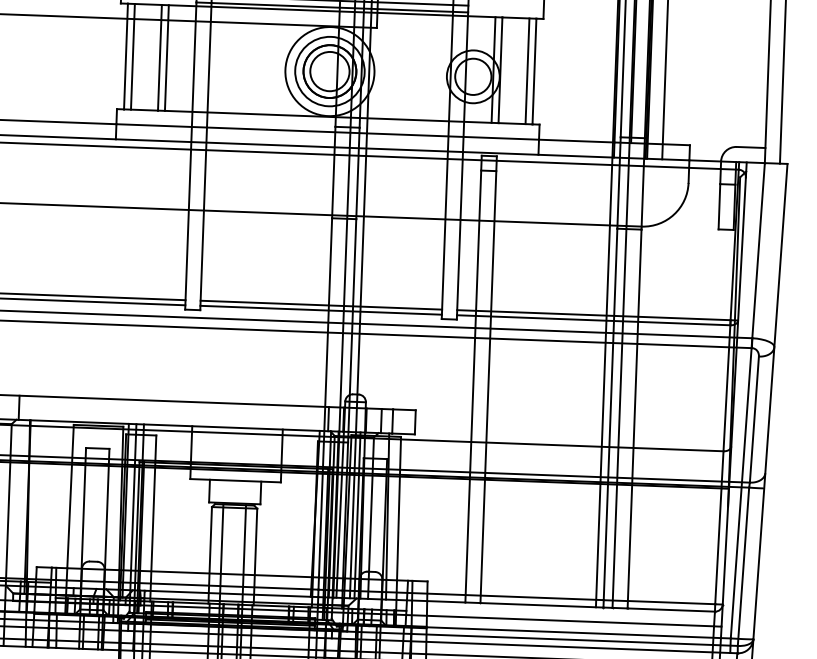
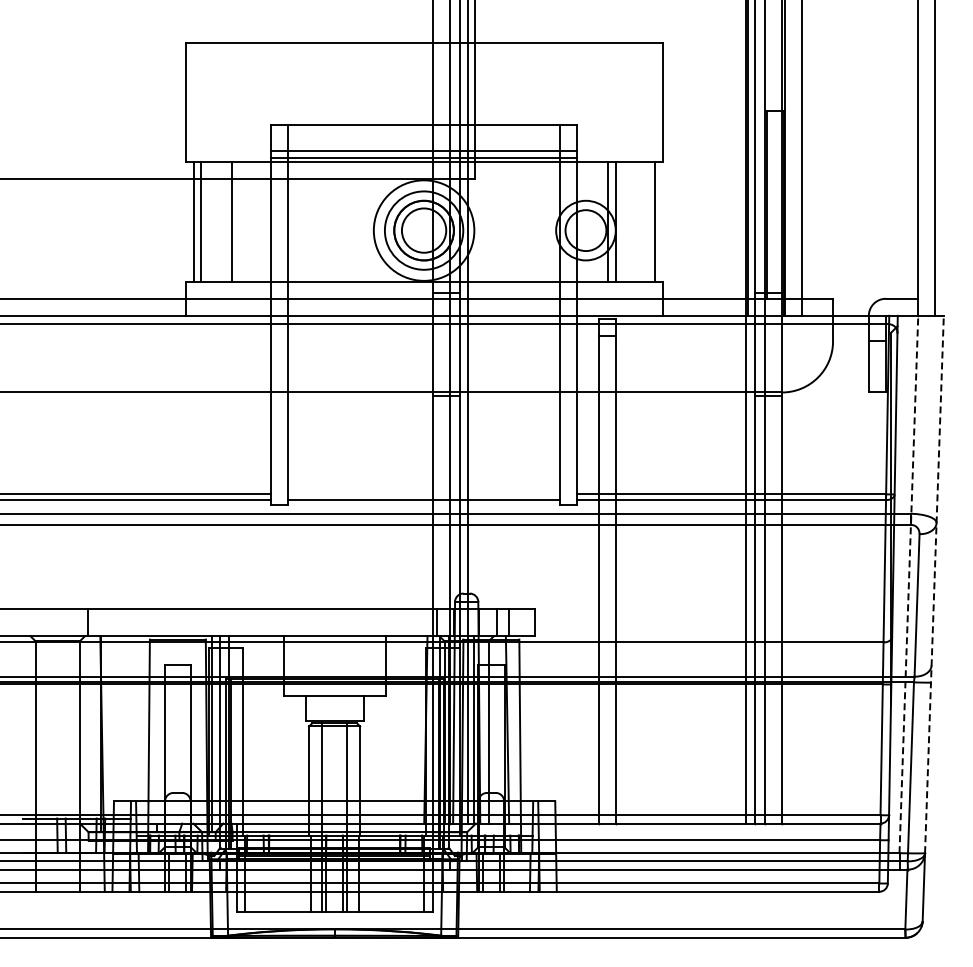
line: (166, 57) -> (239, 221), removed
line: (527, 70) -> (646, 221), removed
line: (320, 305) -> (423, 494), removed
line: (747, 400) -> (908, 584), solid -> dashed
line: (770, 401) -> (934, 584), solid -> dashed

